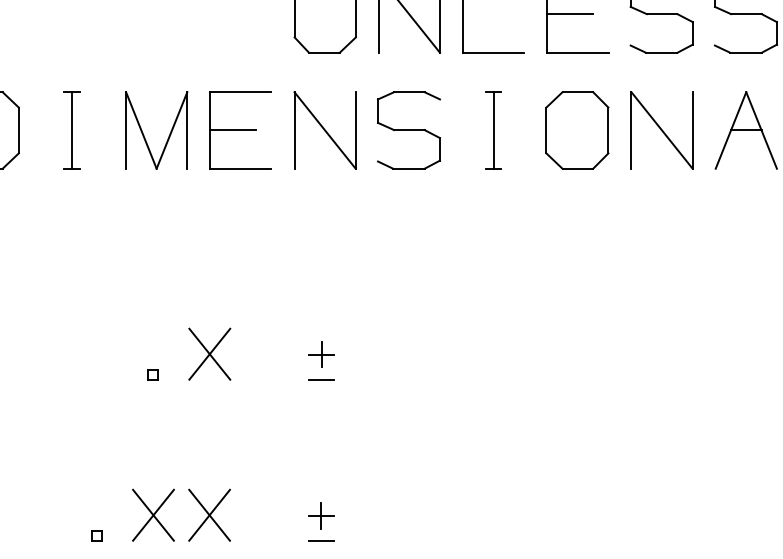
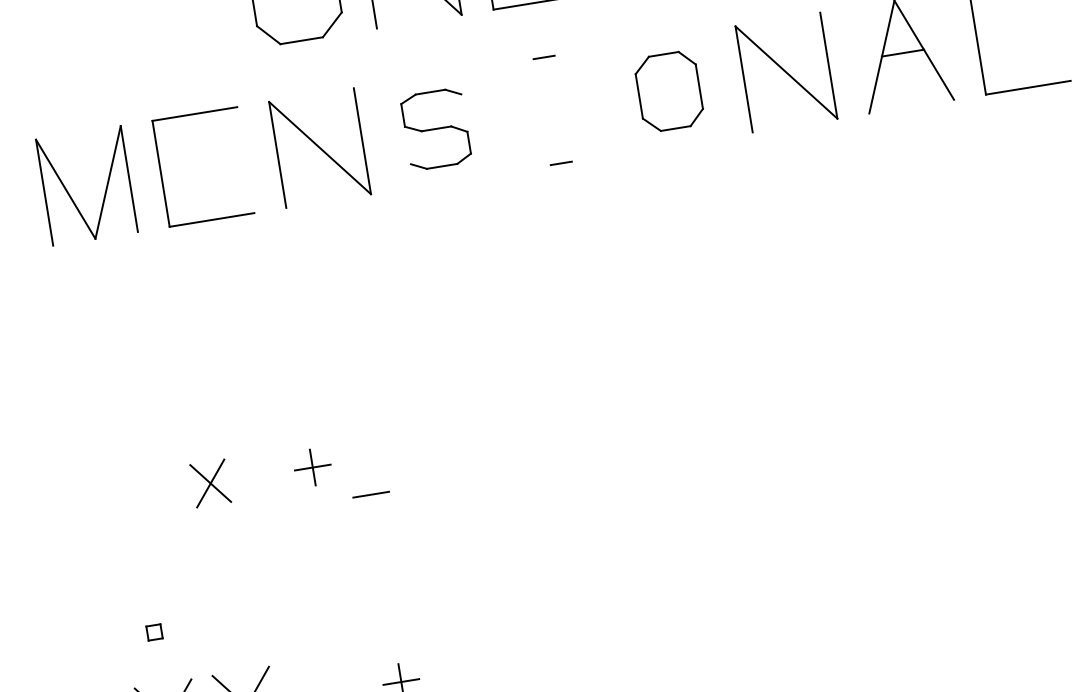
line: (233, 130) -> (193, 168), removed
part: (408, 130) -> (435, 129), size x0.7
line: (493, 130) -> (553, 110), removed
part: (577, 130) -> (669, 91), size x0.7
part: (209, 353) -> (210, 482), size x0.6
part: (321, 354) -> (312, 467), moved
part: (152, 374) -> (153, 632), moved

